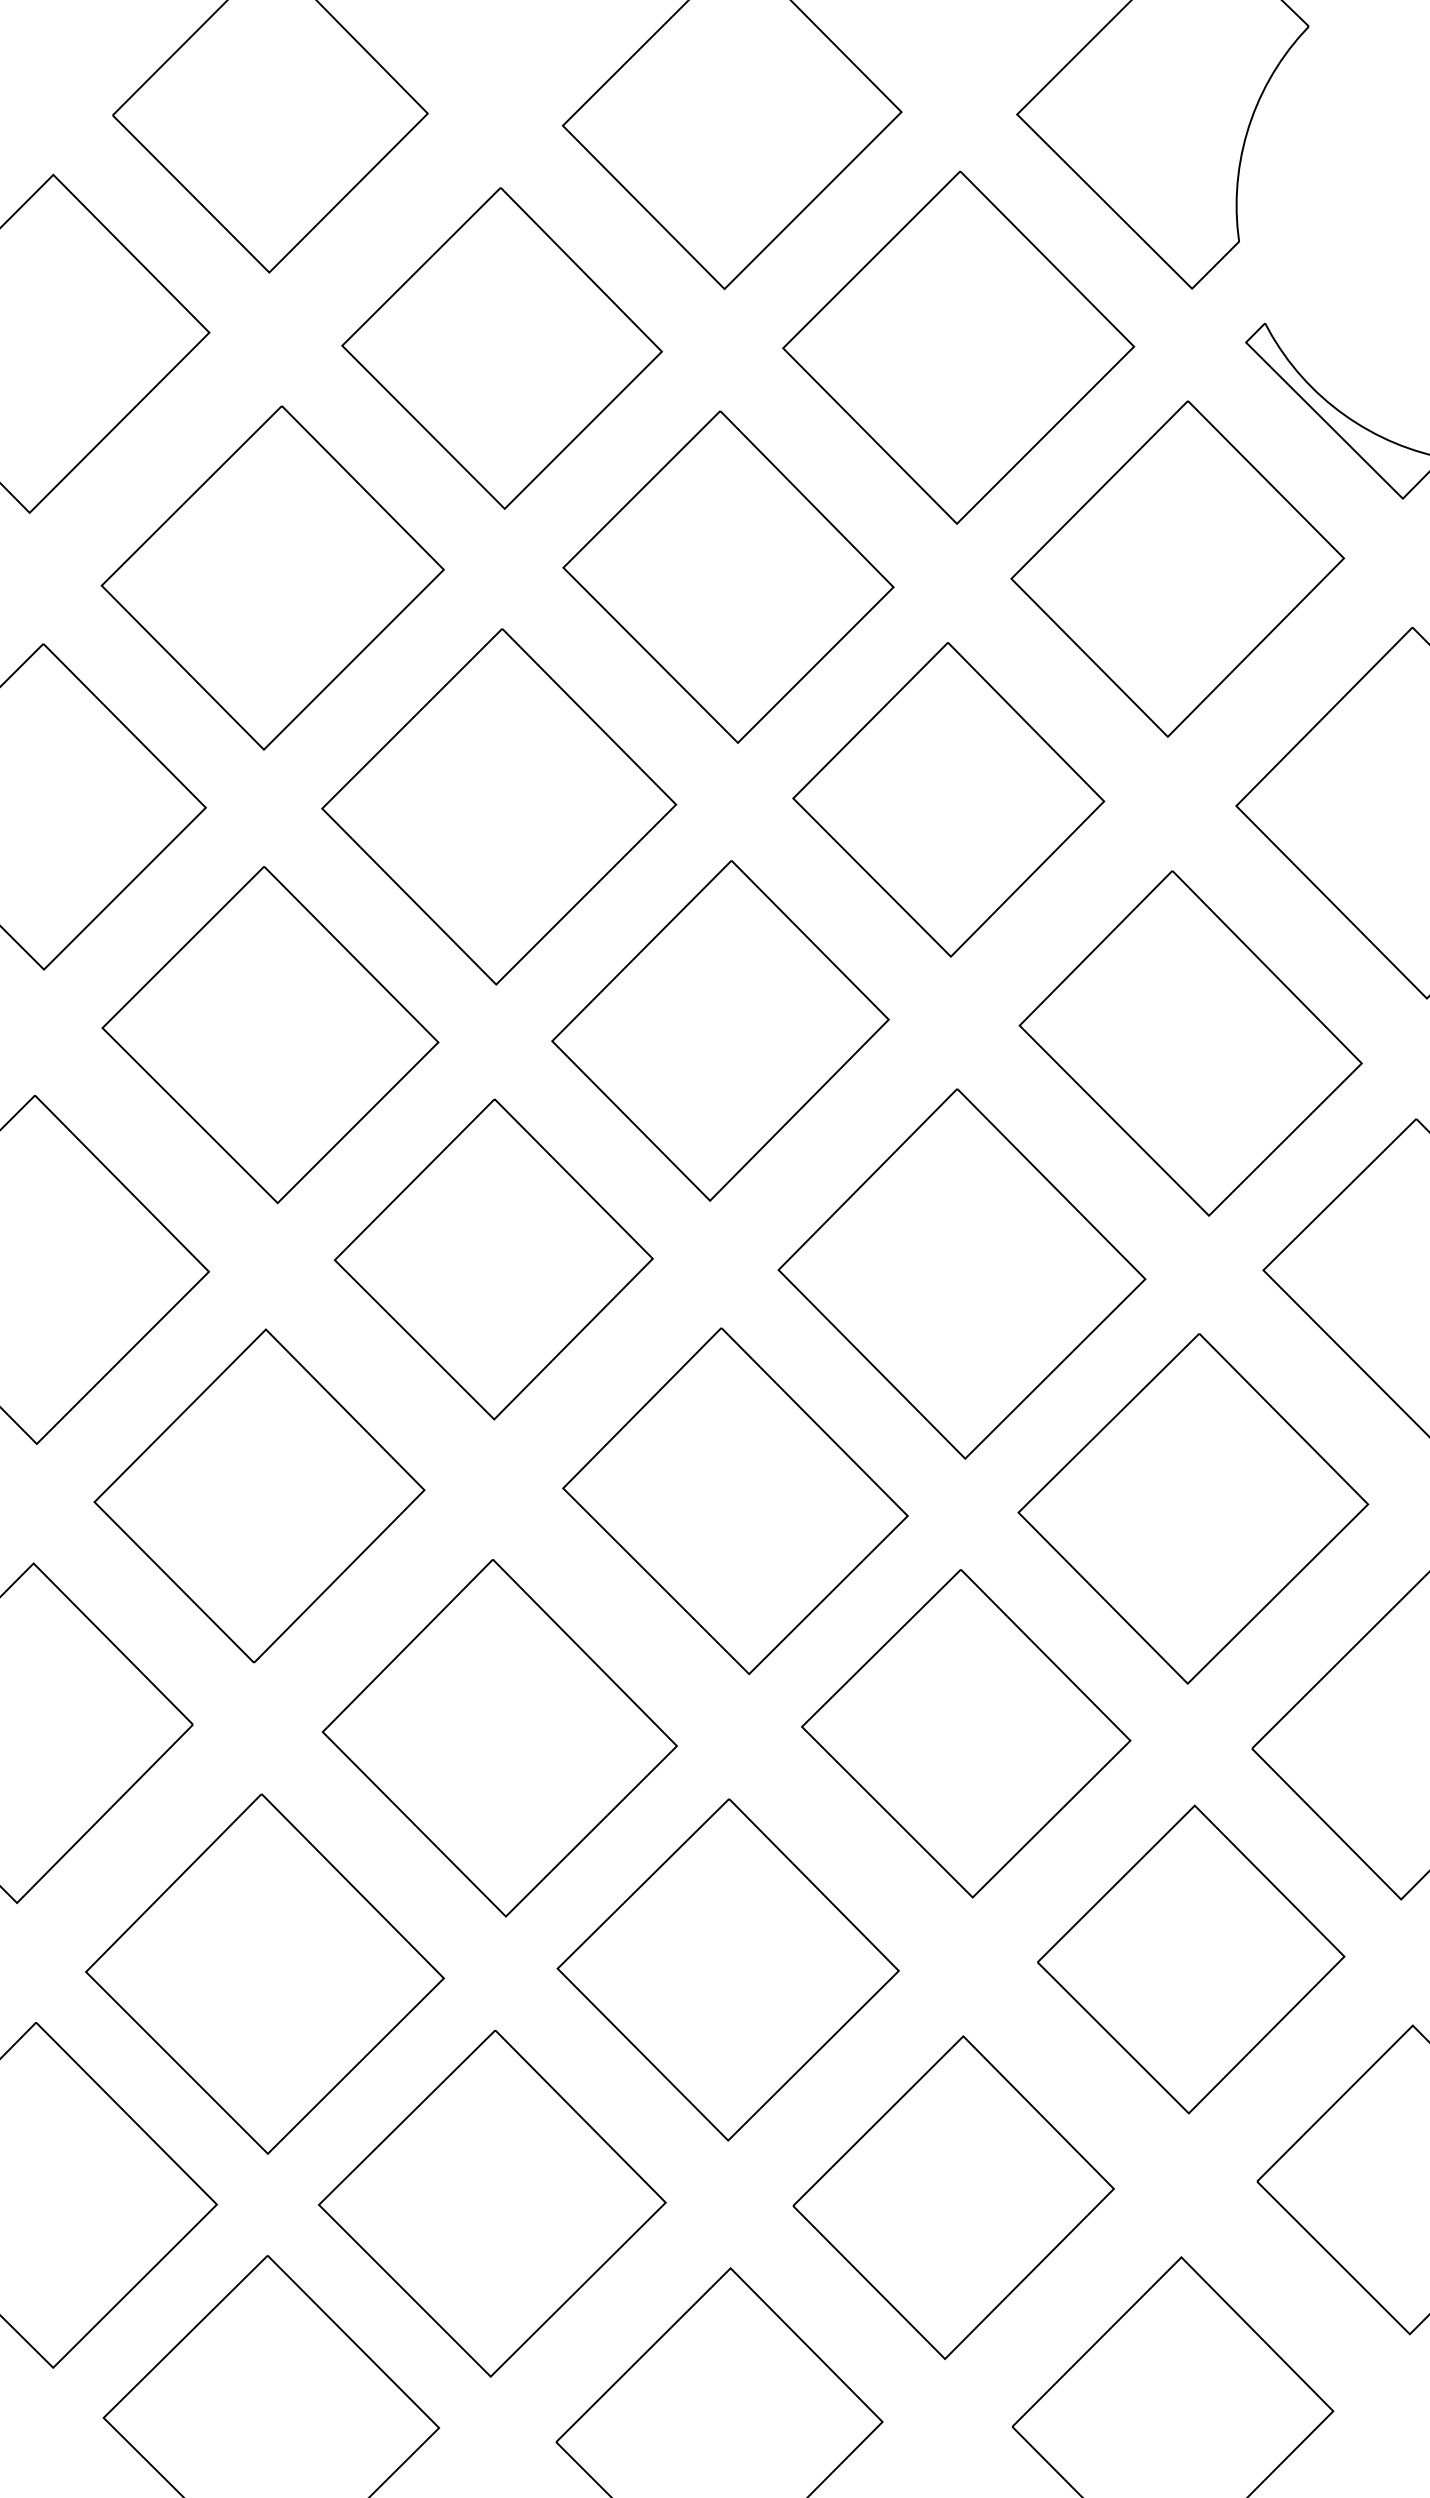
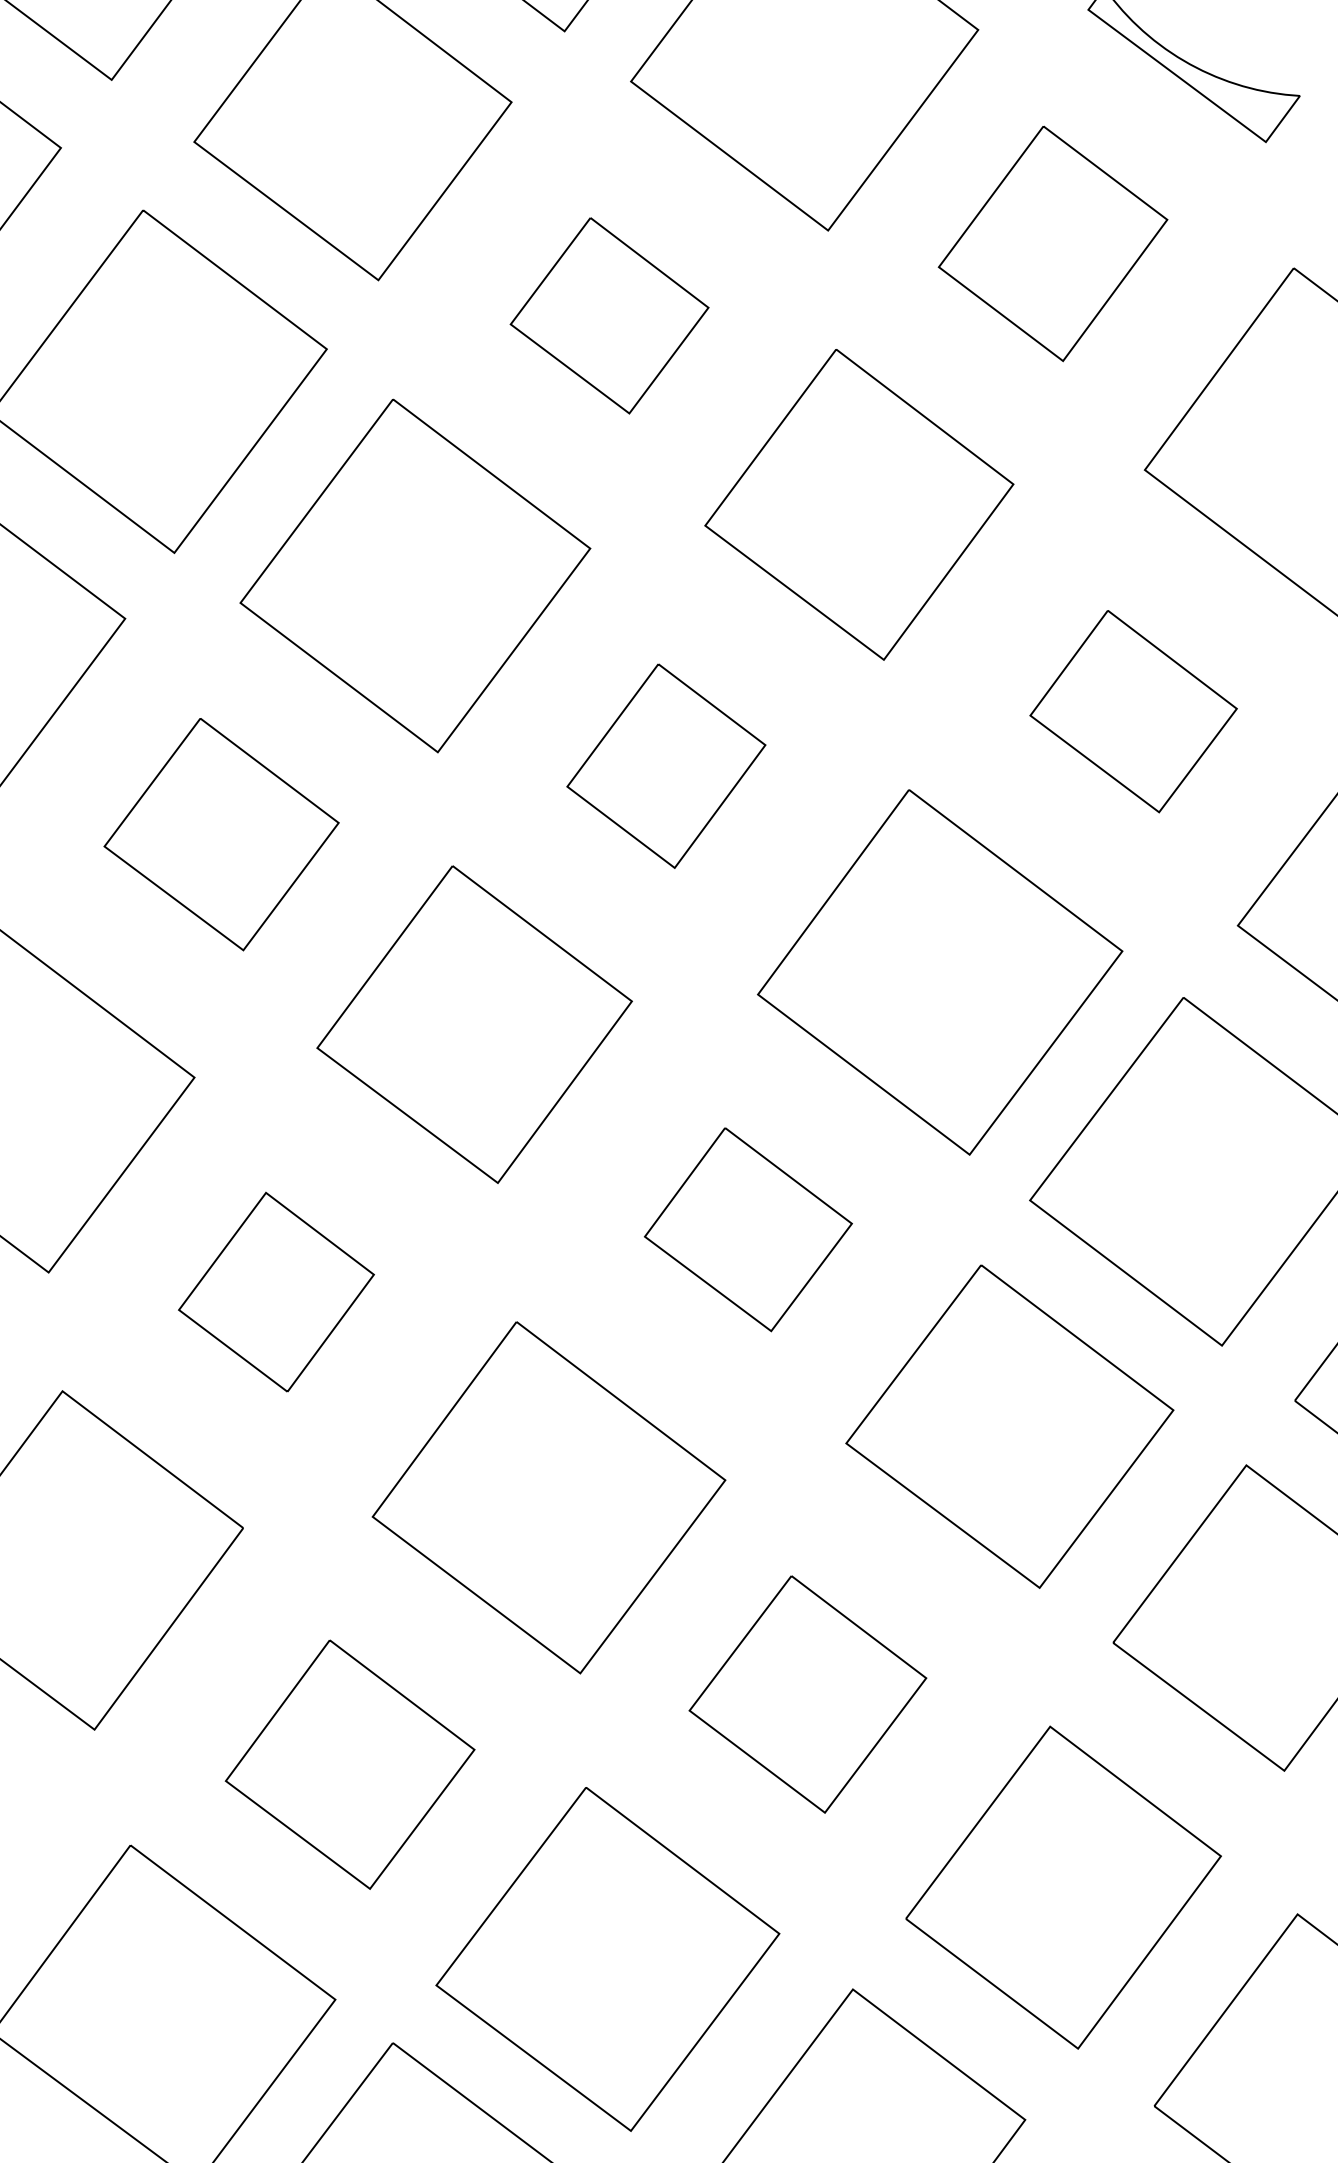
part: (1177, 568) -> (1052, 243), size x0.7
part: (728, 576) -> (609, 315), size x0.6
part: (720, 1030) -> (666, 765), size x0.6
part: (270, 1035) -> (221, 834), size x0.7
part: (1190, 1043) -> (1133, 711), size x0.6
part: (259, 1495) -> (276, 1291), size x0.6
part: (735, 1501) -> (748, 1229), size x0.6
part: (727, 1969) -> (807, 1694), size x0.7
part: (264, 1973) -> (349, 1764), size x0.7

